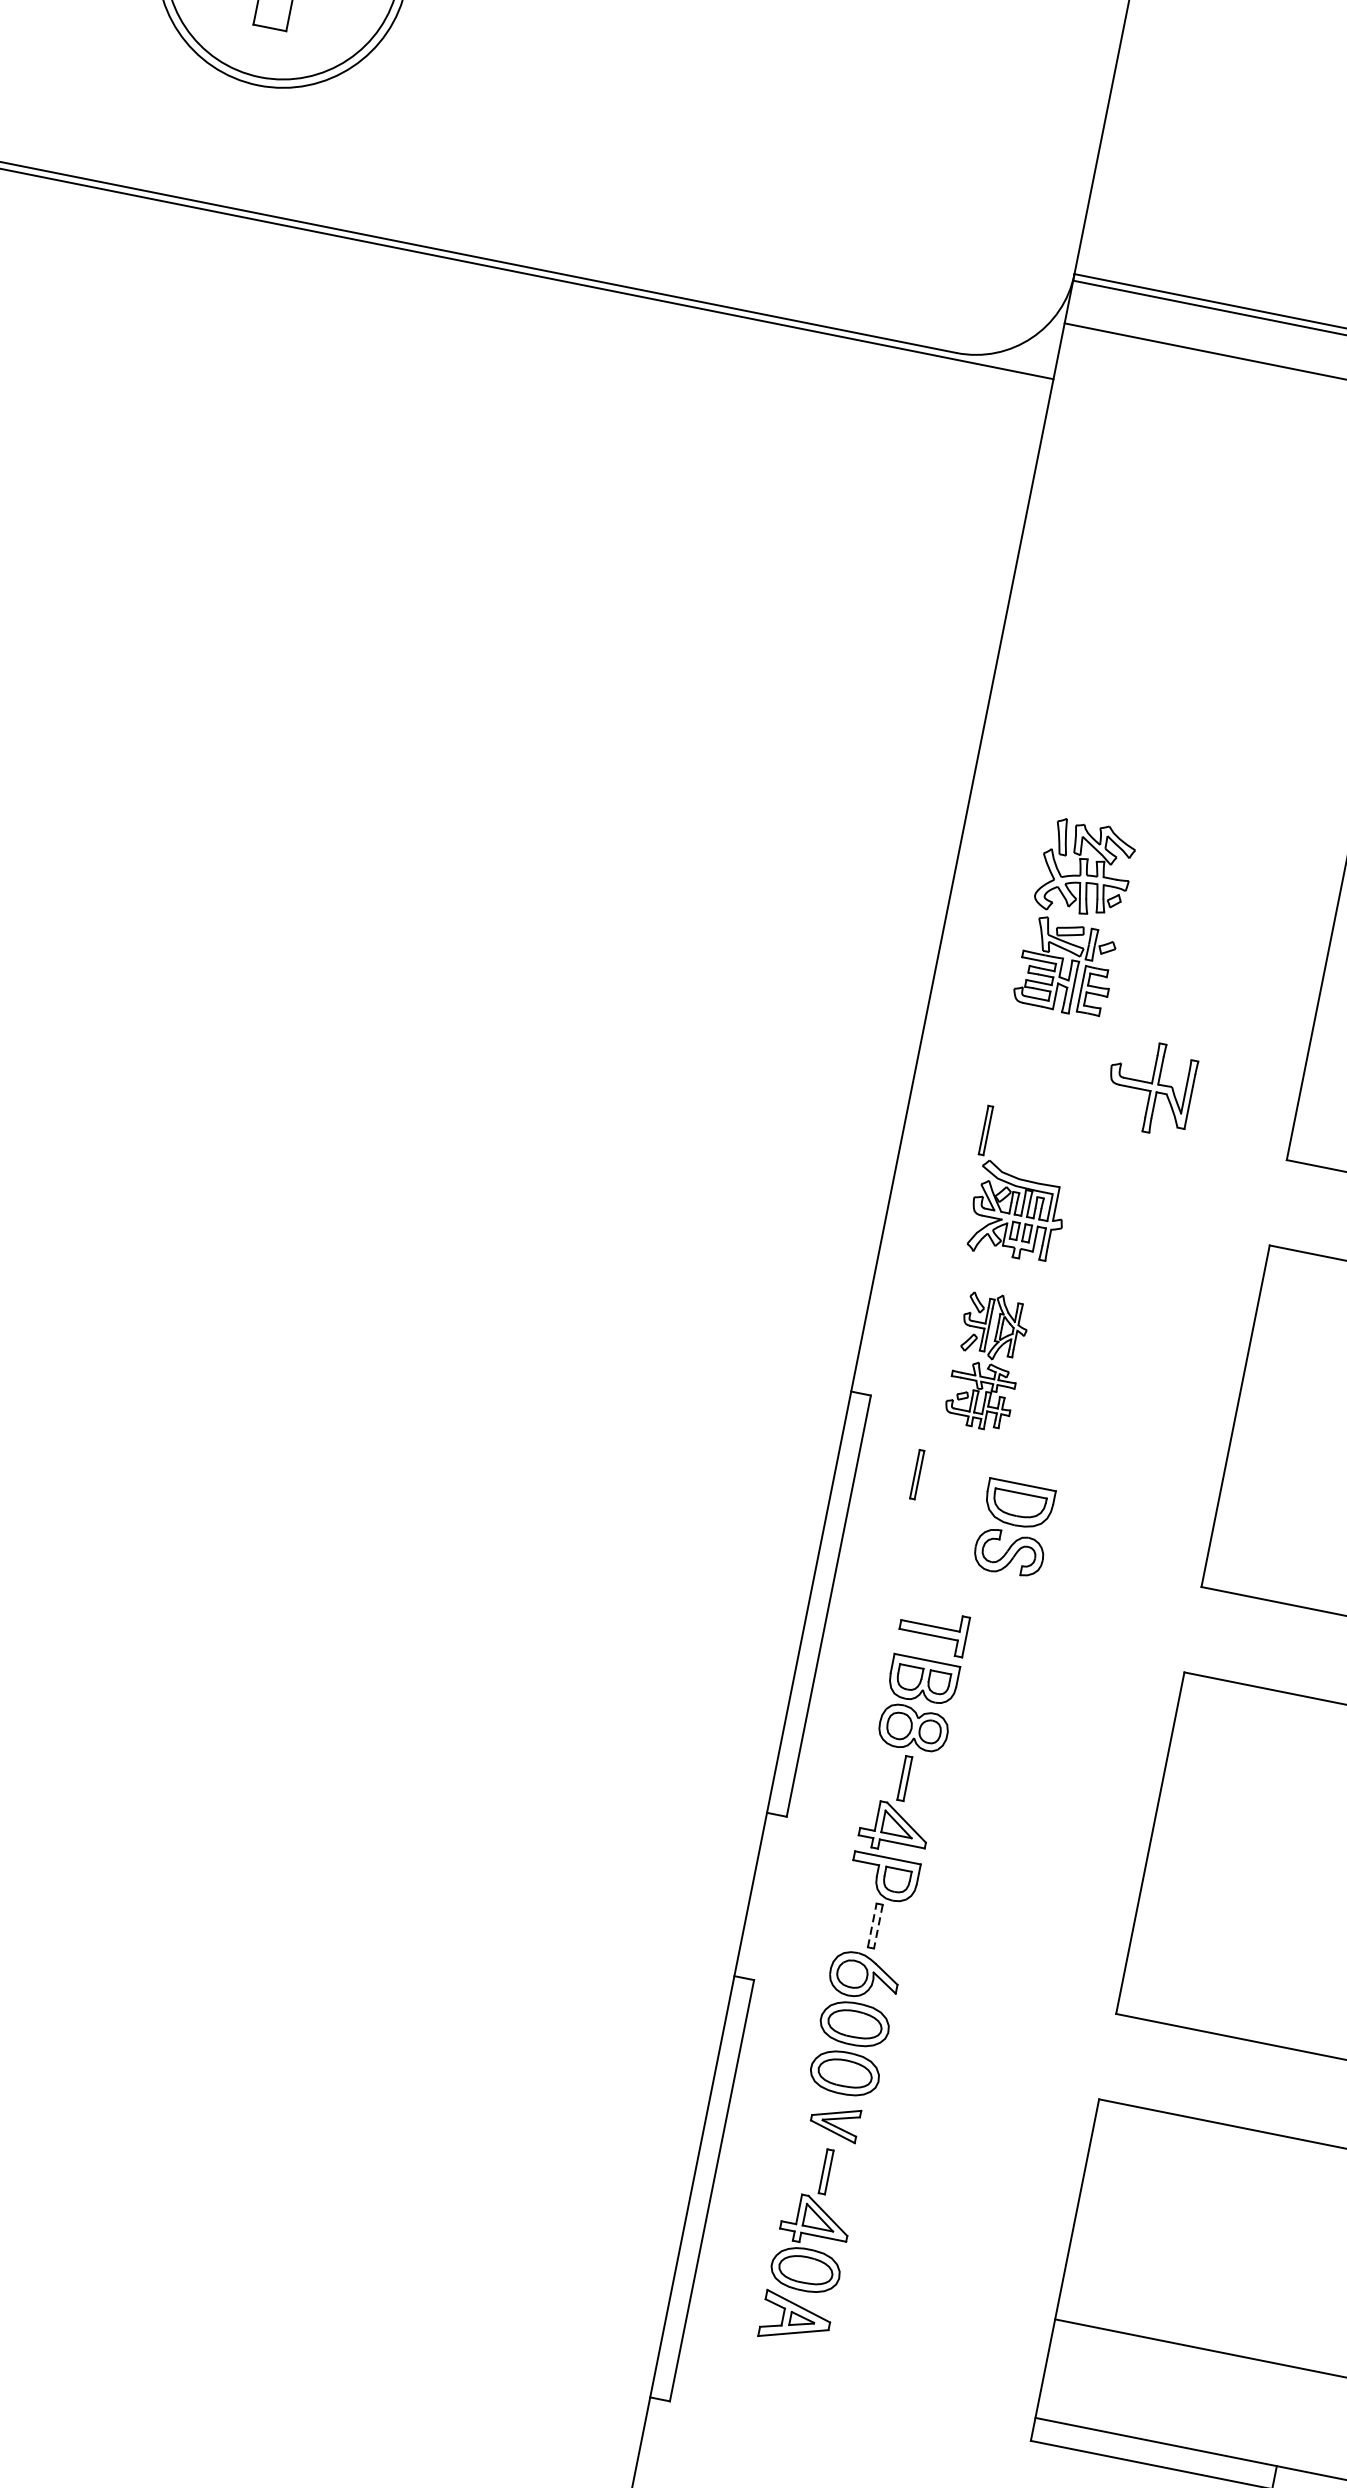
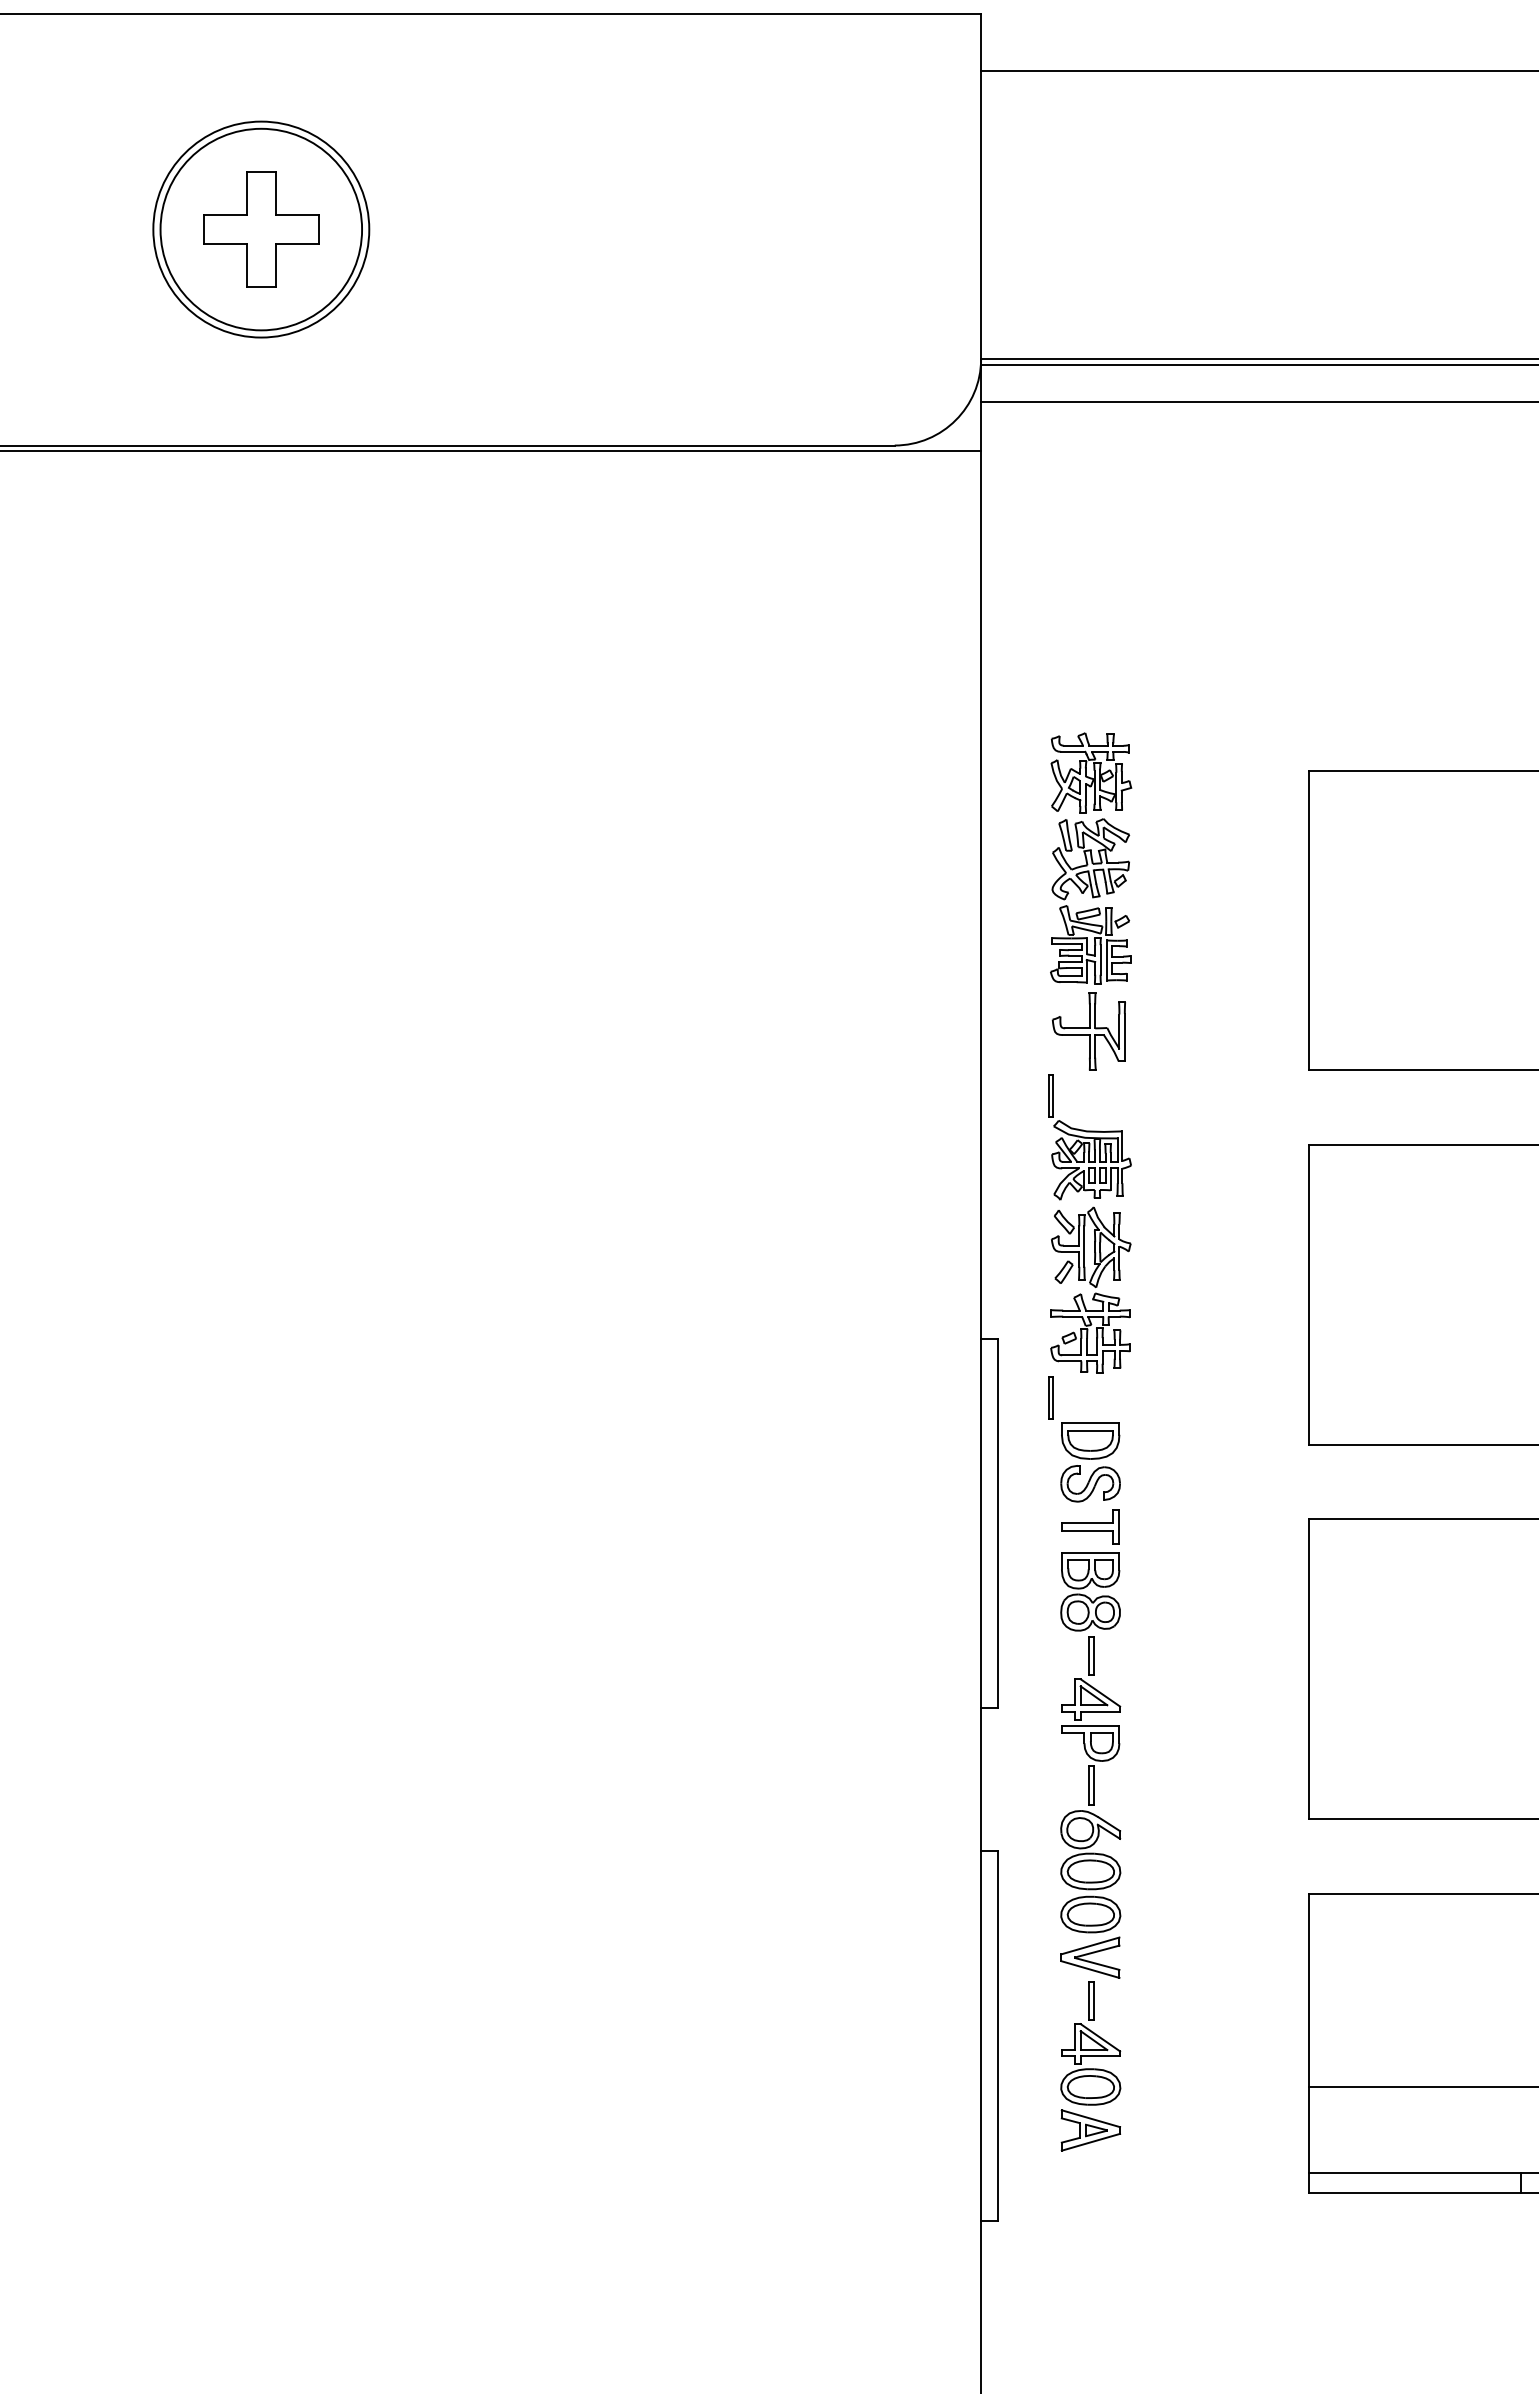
part: (1106, 770) -> (1091, 772), added
part: (1149, 1086) -> (1088, 1031), moved
part: (987, 1360) -> (1090, 1289), size x1.43
part: (1013, 1529) -> (1090, 1462), moved
line: (872, 1924) -> (1088, 1784), dashed -> solid
line: (878, 1926) -> (1094, 1785), dashed -> solid
part: (834, 2122) -> (1090, 1957), size x1.43

